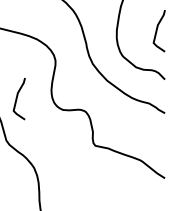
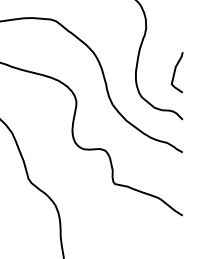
curve: (17, 98) -> (39, 138), removed

